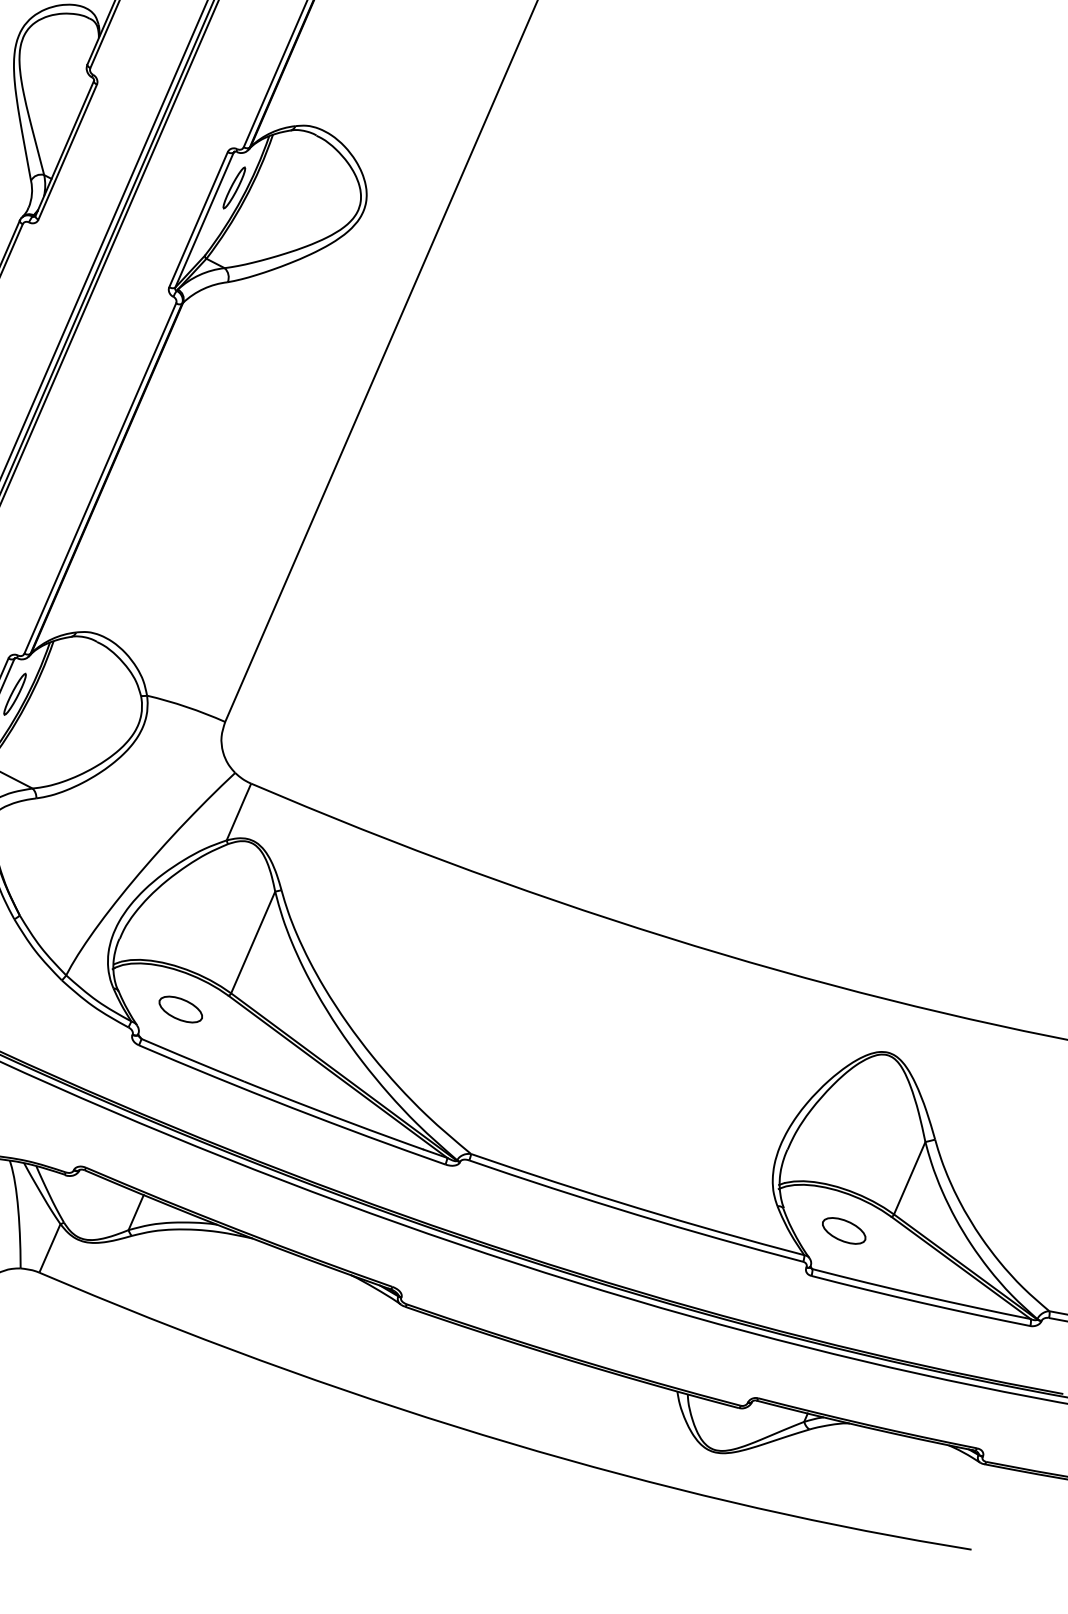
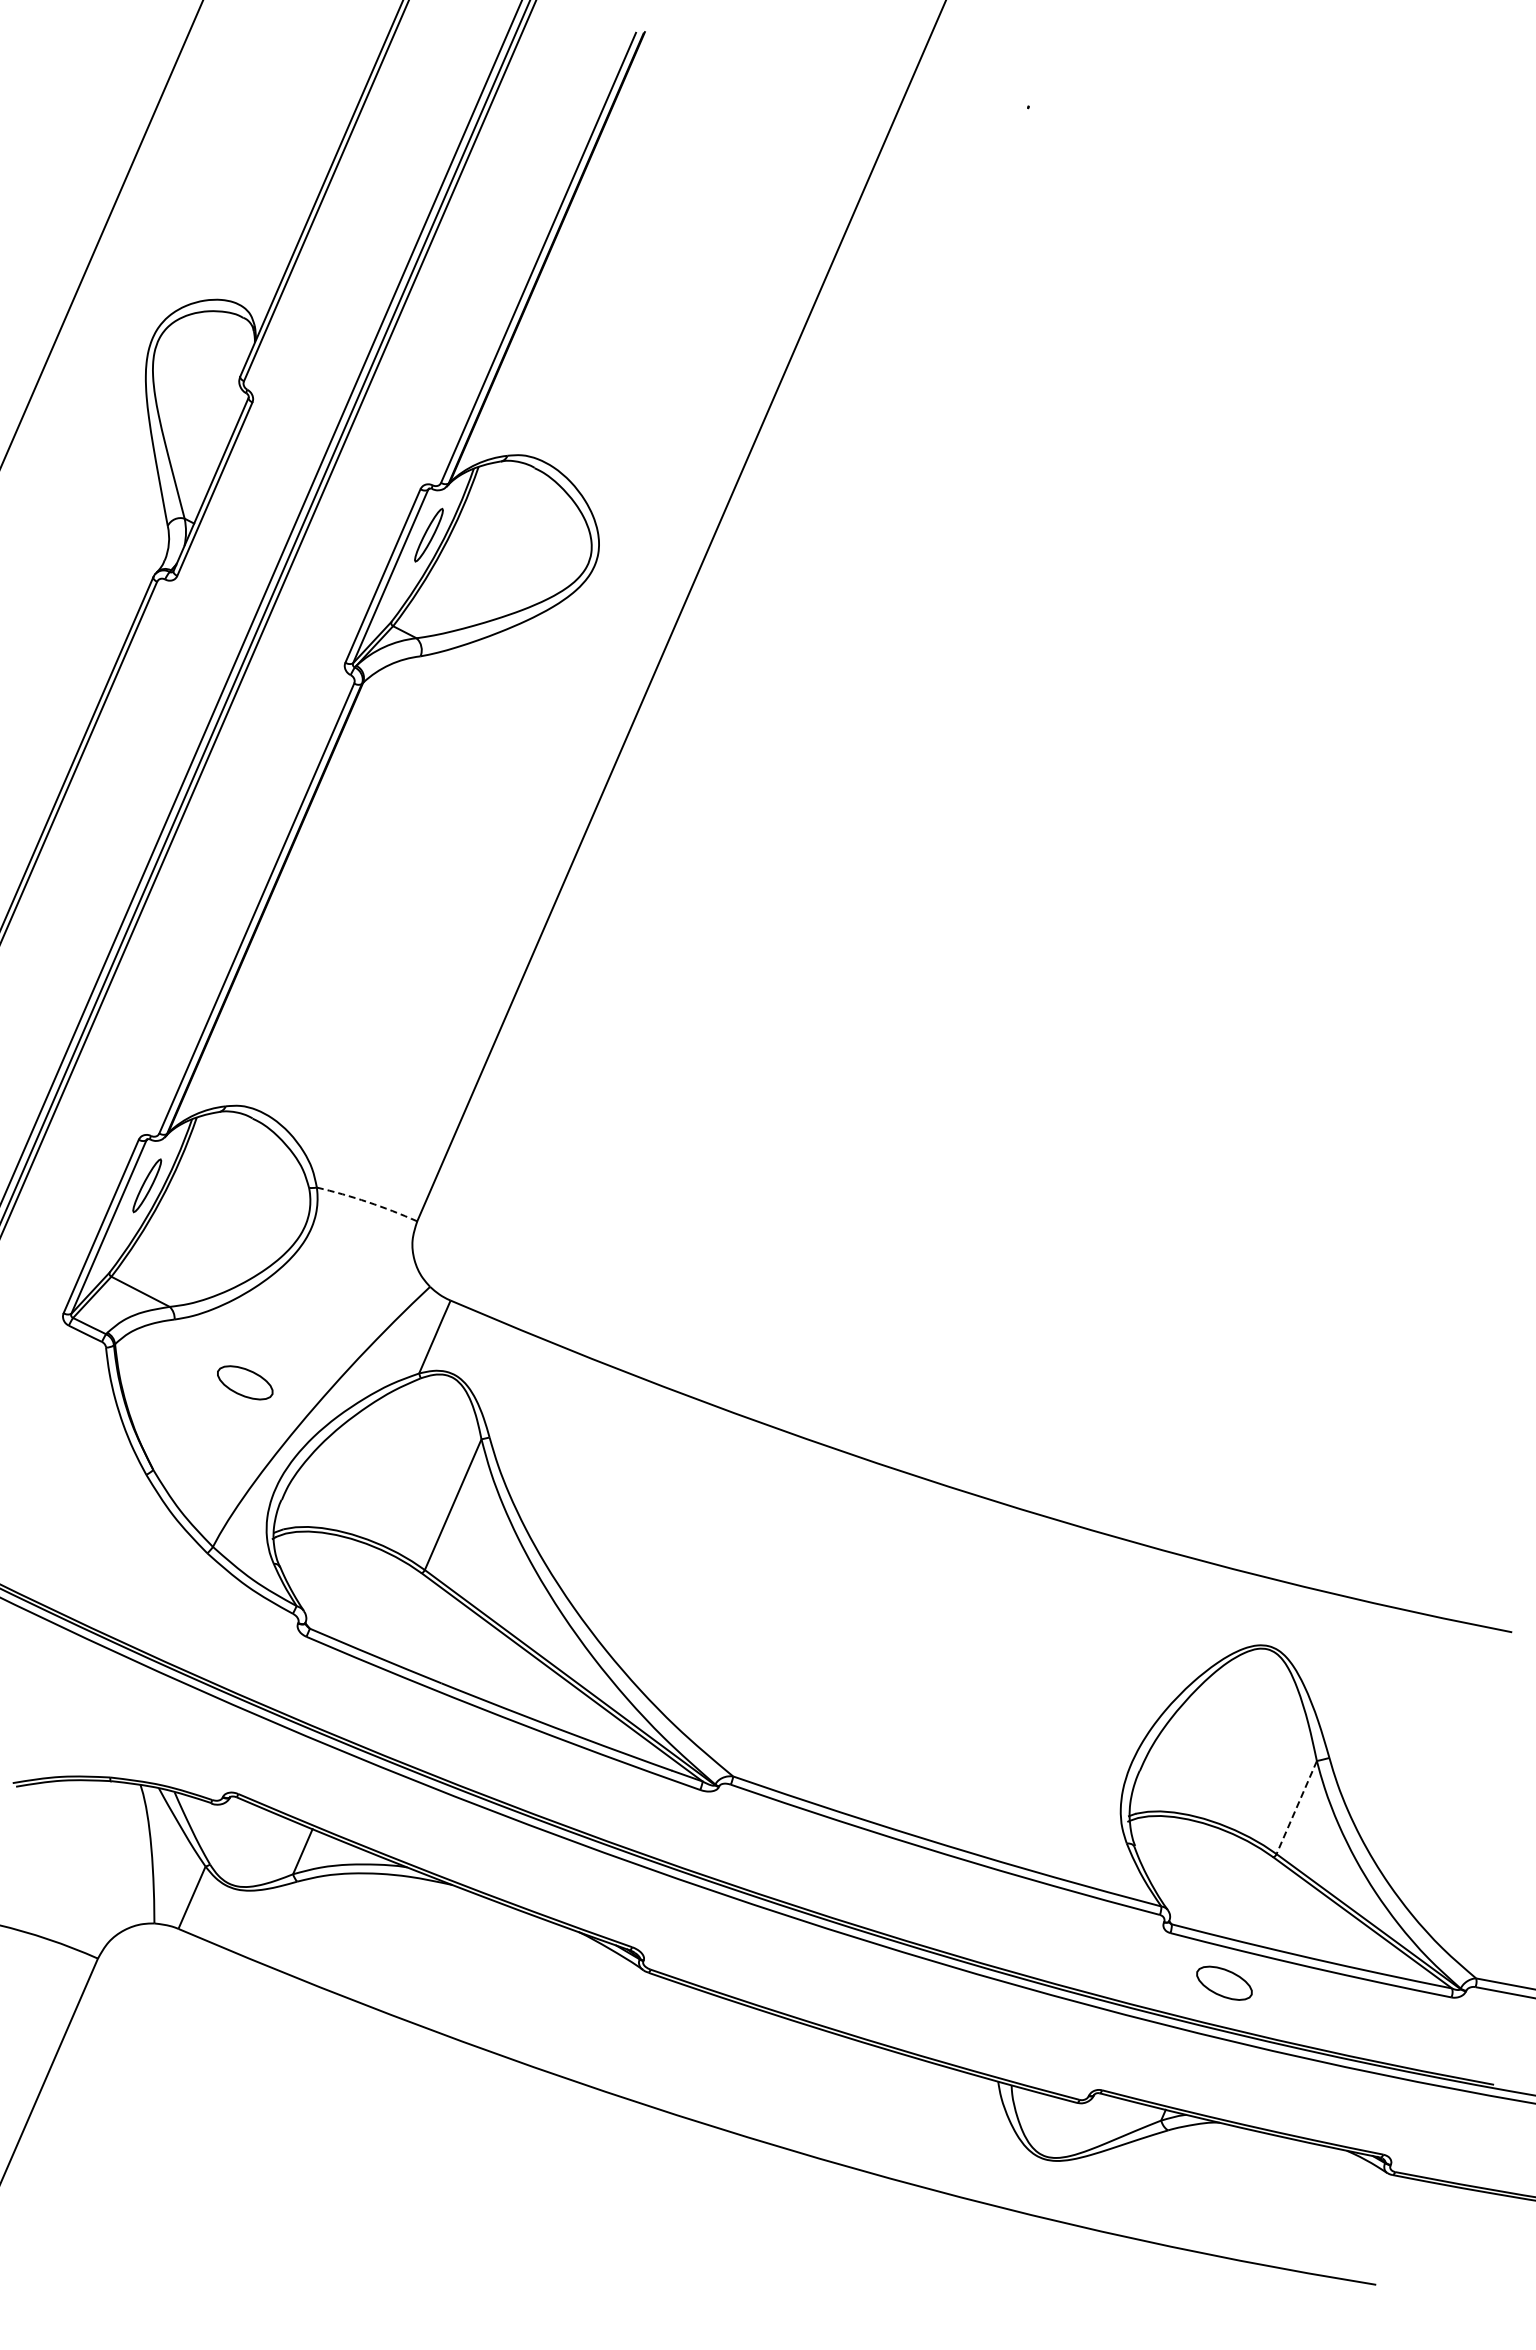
arc: (186, 707) -> (367, 1202), solid -> dashed
part: (181, 1009) -> (245, 1382), moved
line: (909, 1178) -> (1296, 1807), solid -> dashed
part: (844, 1230) -> (1224, 1982), moved

